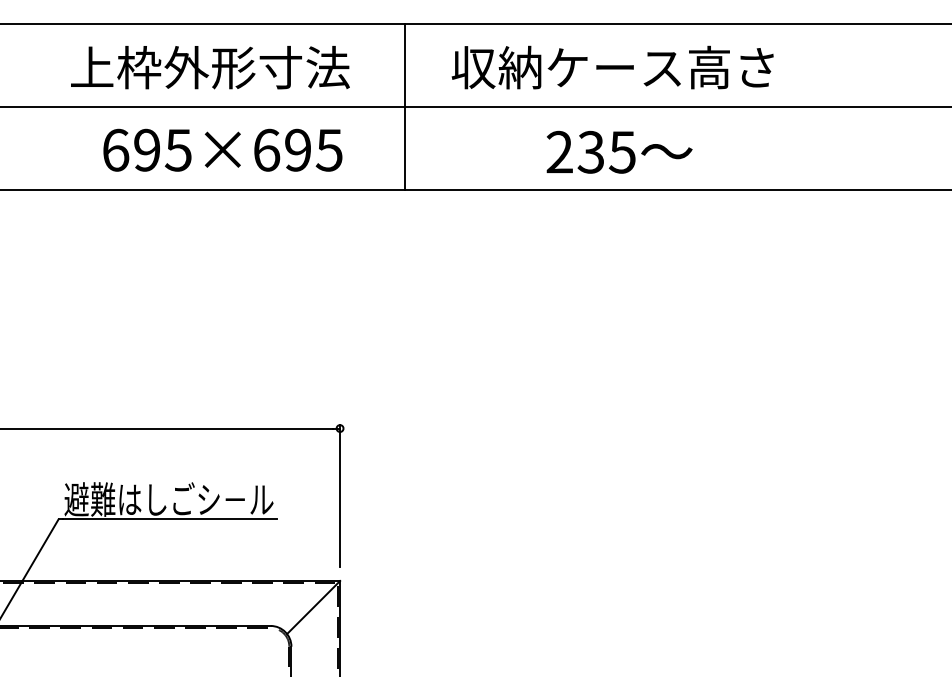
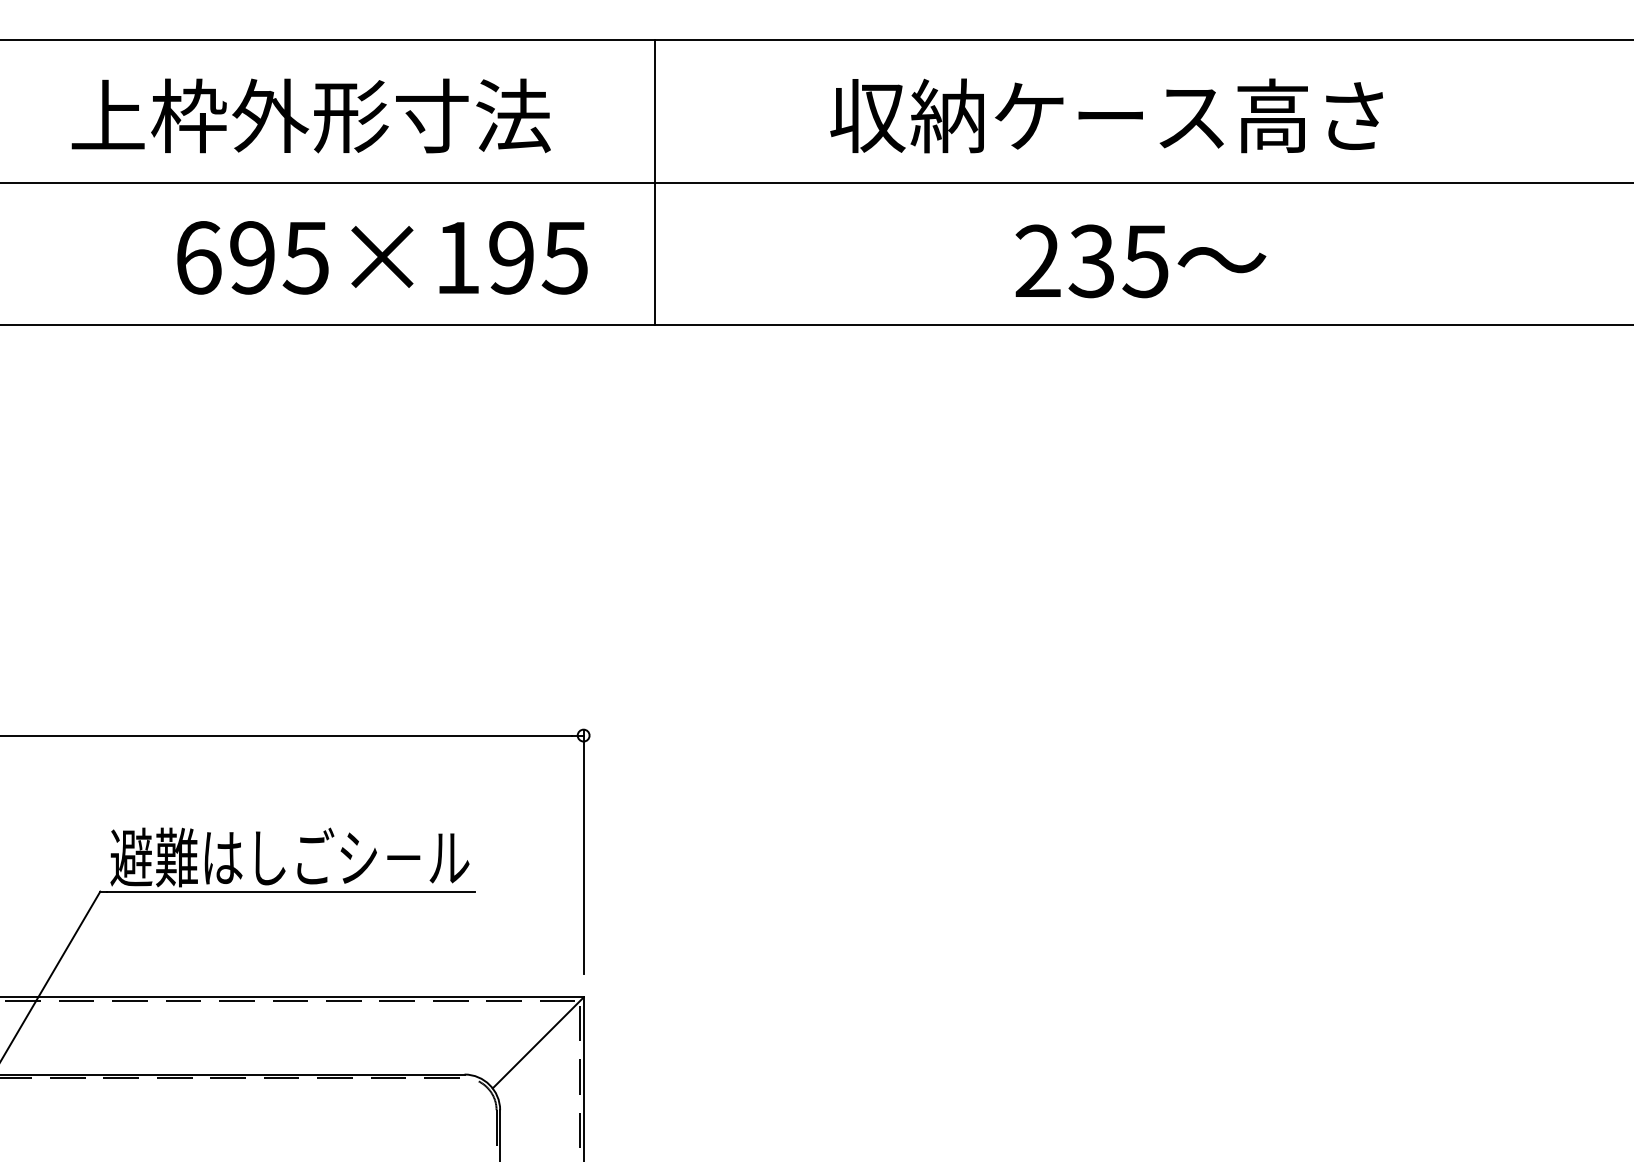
text: (210, 67) -> (311, 115), moved
text: (612, 67) -> (1106, 115), moved
line: (404, 106) -> (654, 182), moved
text: (267, 149) -> (459, 256), 695×695 -> 695×195
text: (619, 151) -> (1140, 259), moved

